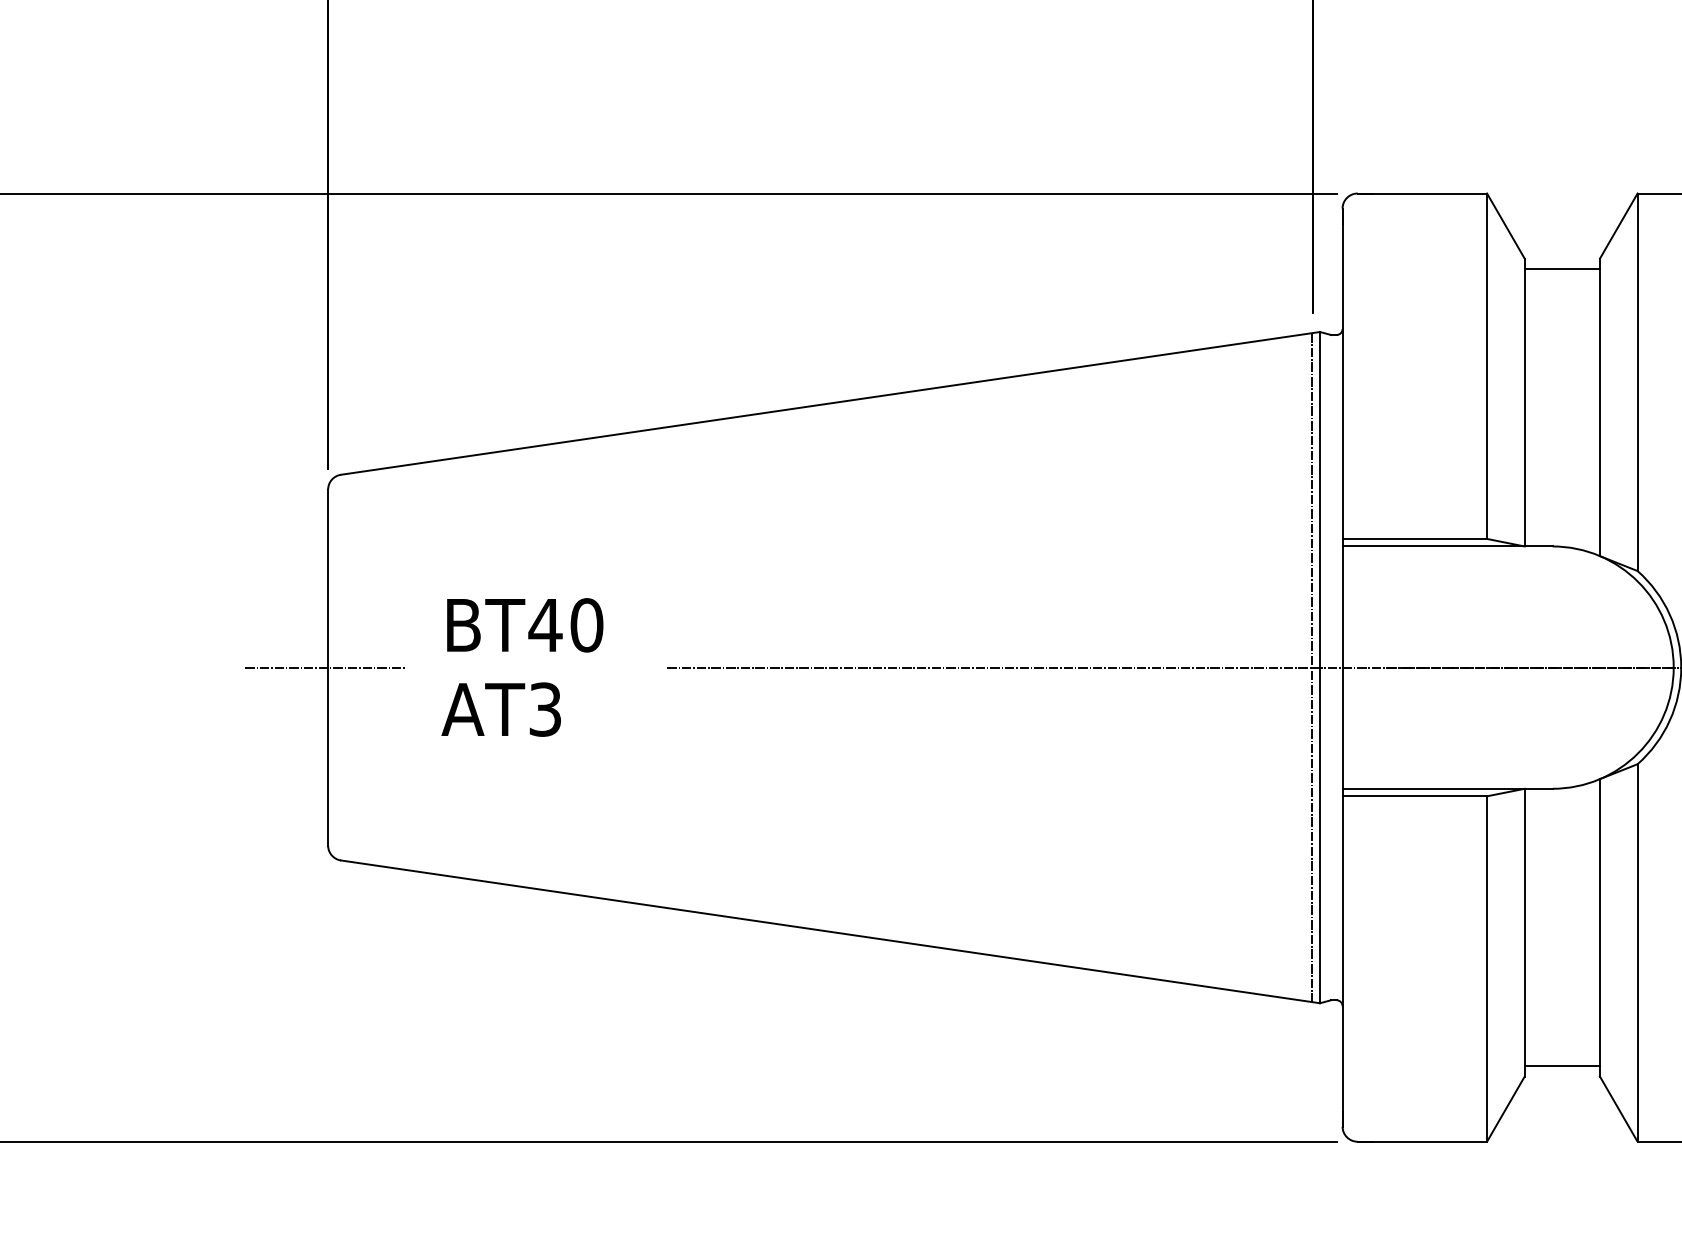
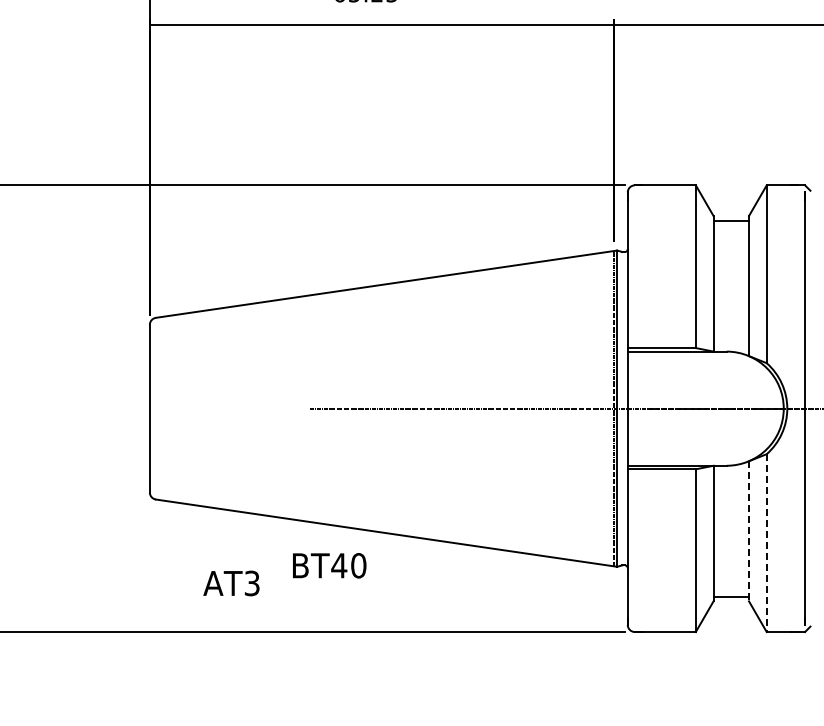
text: (524, 624) -> (329, 565), moved
line: (325, 667) -> (148, 408), removed
text: (501, 709) -> (231, 583), moved
line: (1600, 928) -> (749, 531), solid -> dashed
line: (1637, 953) -> (766, 543), solid -> dashed

